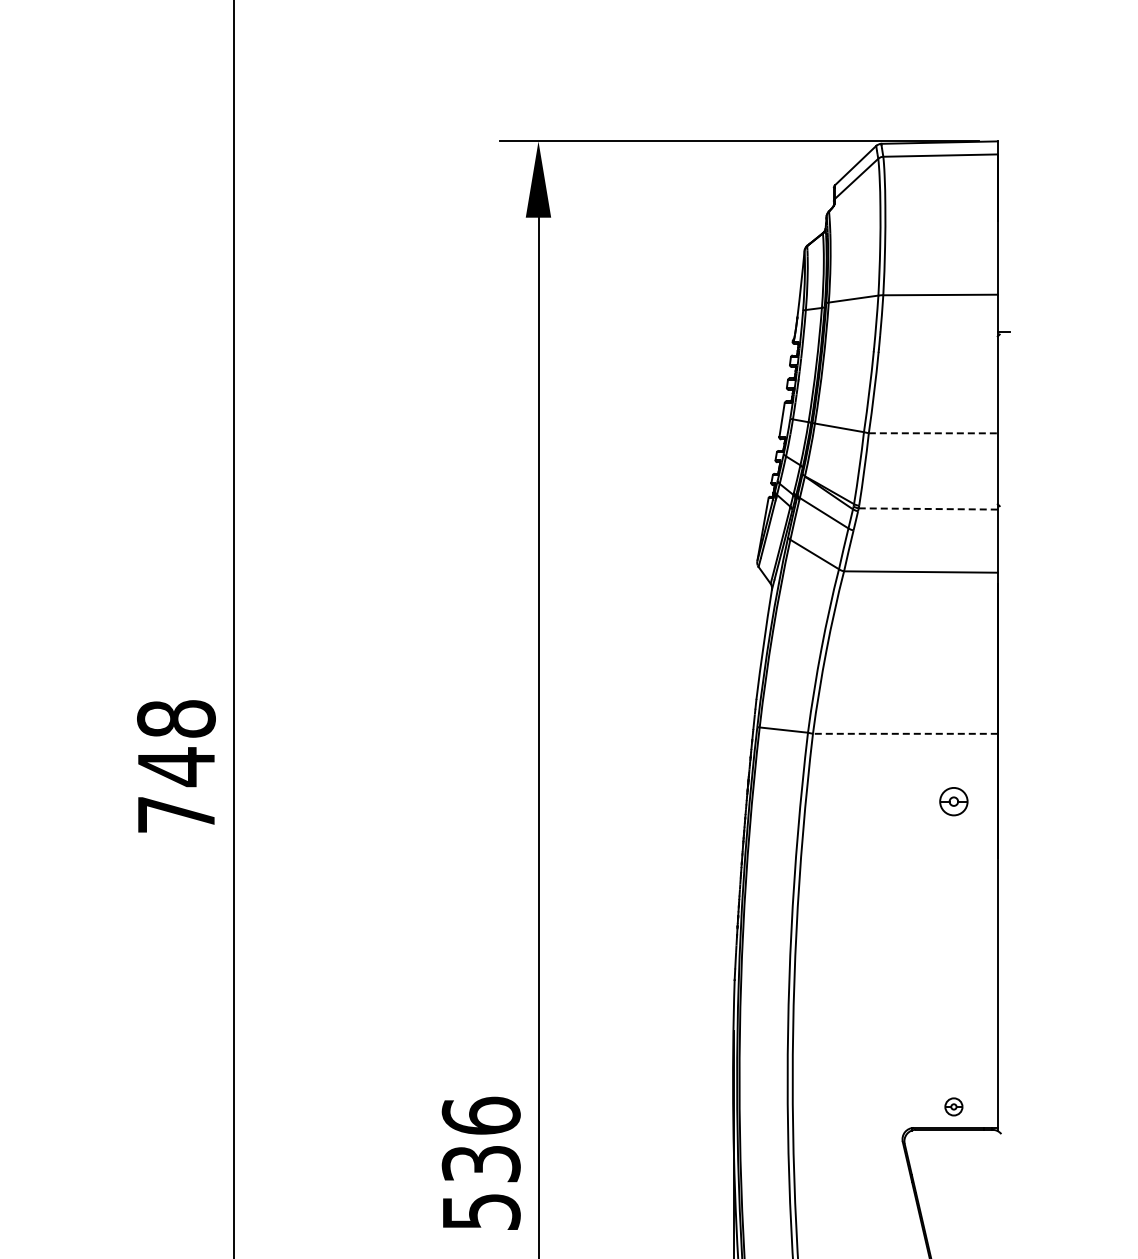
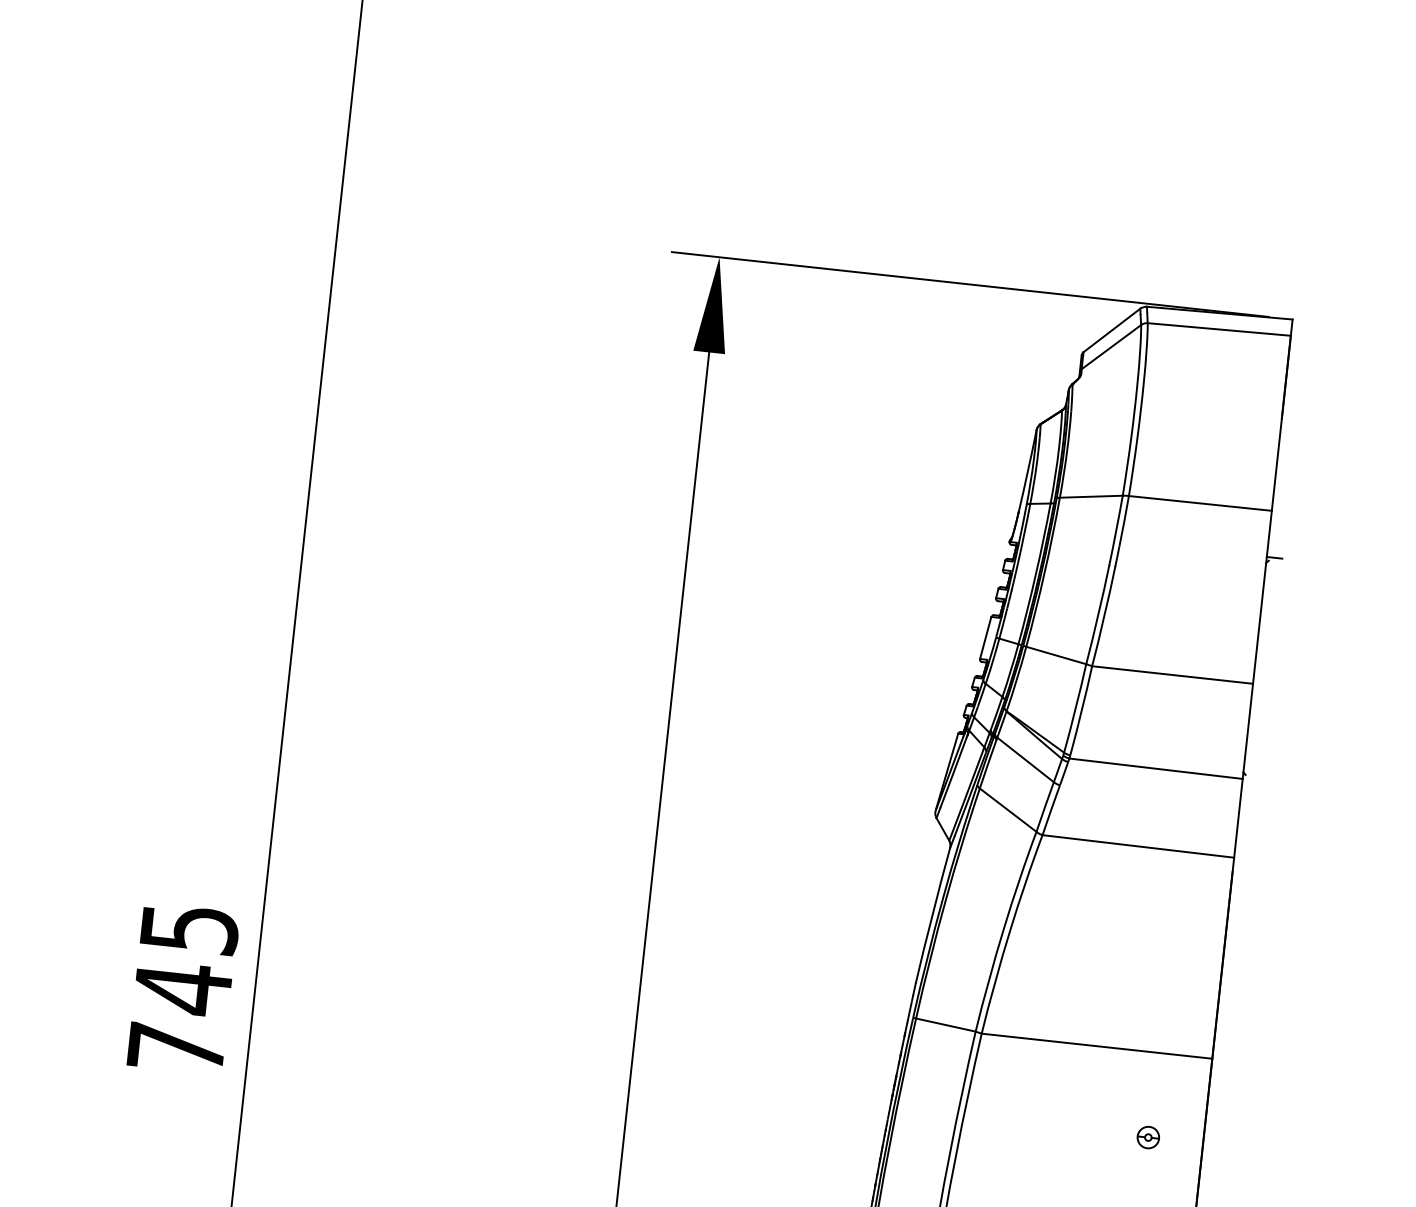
line: (933, 433) -> (1172, 675), dashed -> solid
line: (928, 508) -> (1156, 768), dashed -> solid
text: (176, 718) -> (189, 928), 748 -> 745
line: (904, 733) -> (1095, 1045), dashed -> solid
part: (953, 801) -> (1147, 1137), size x0.62

